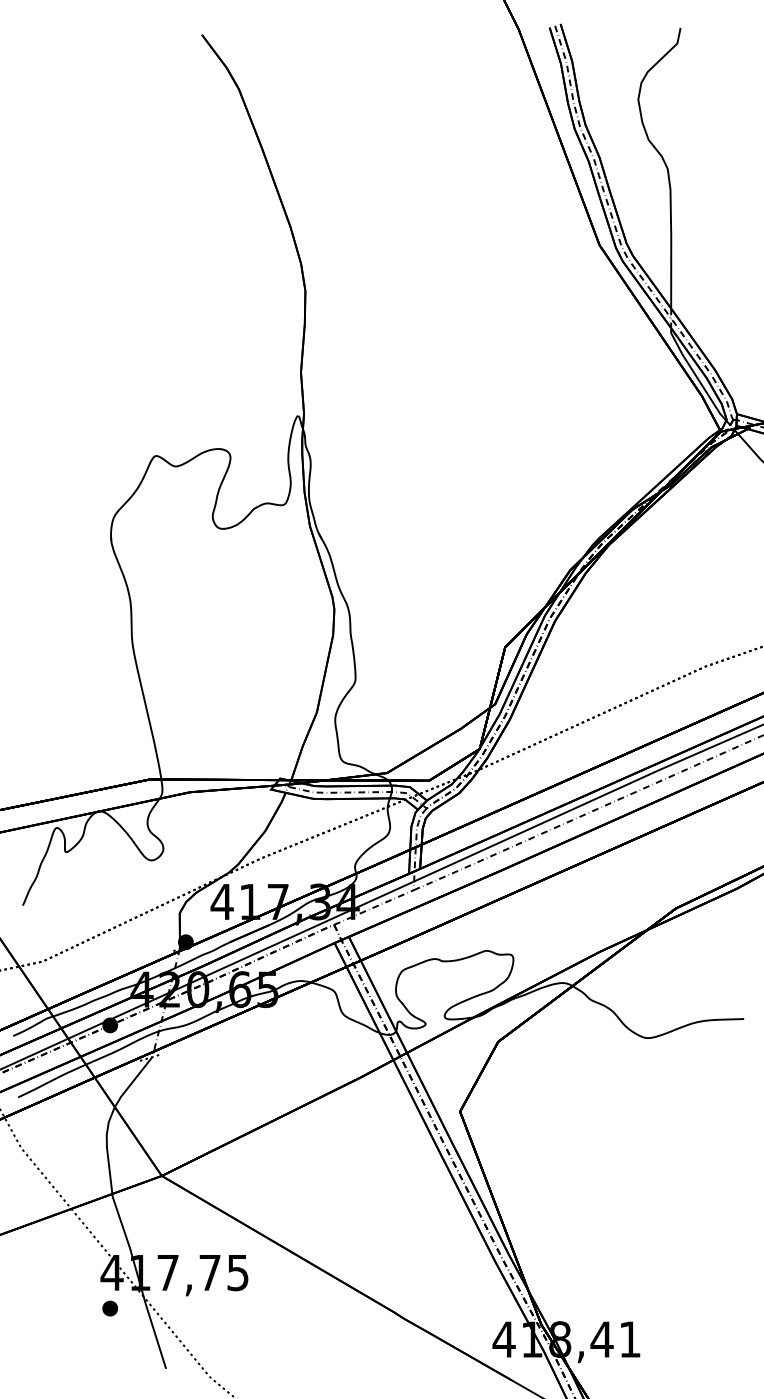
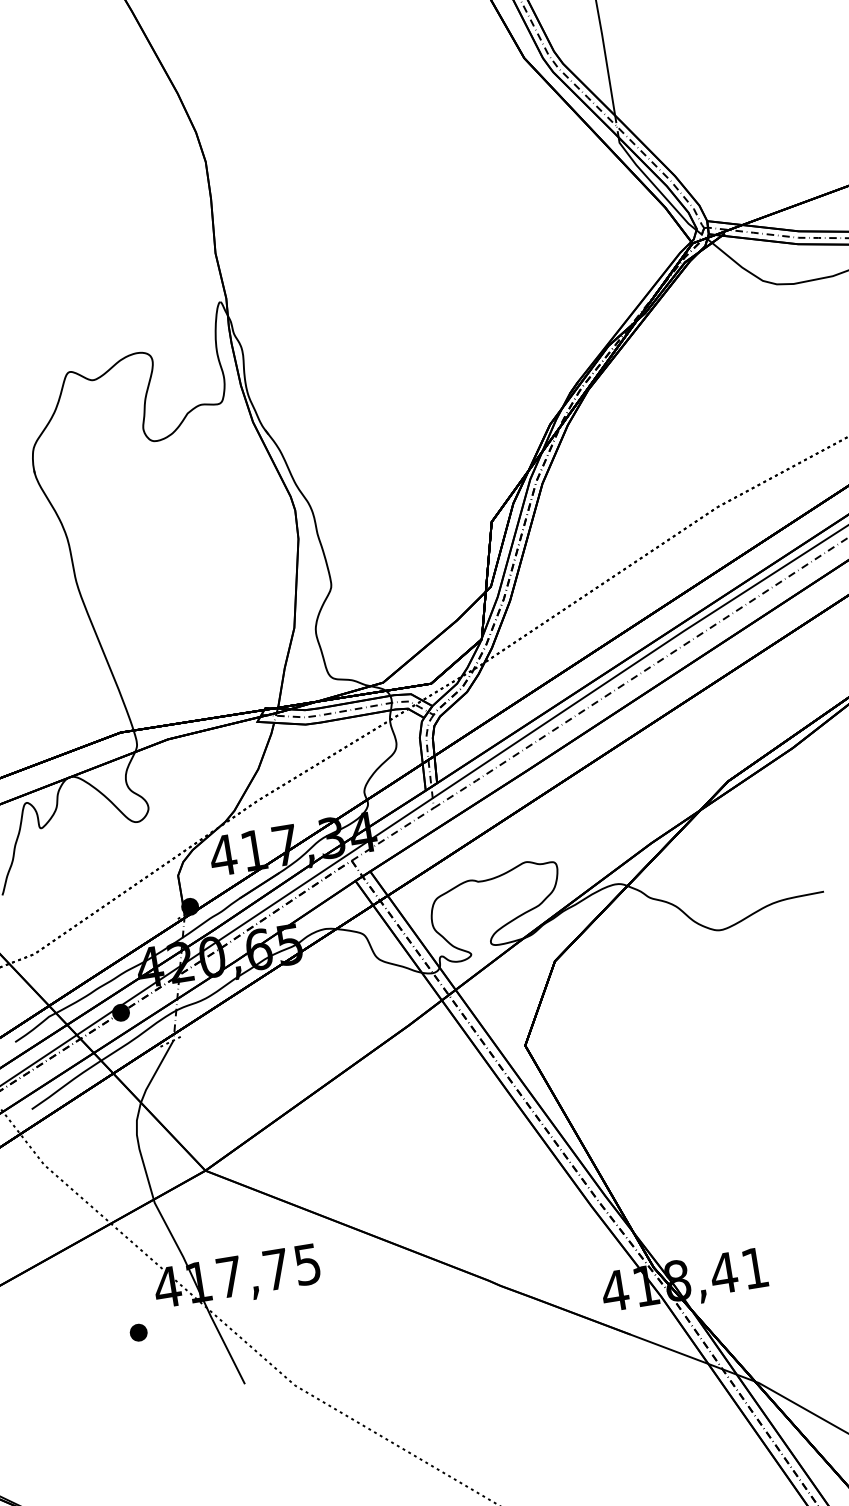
part: (110, 1308) -> (138, 1332), moved

